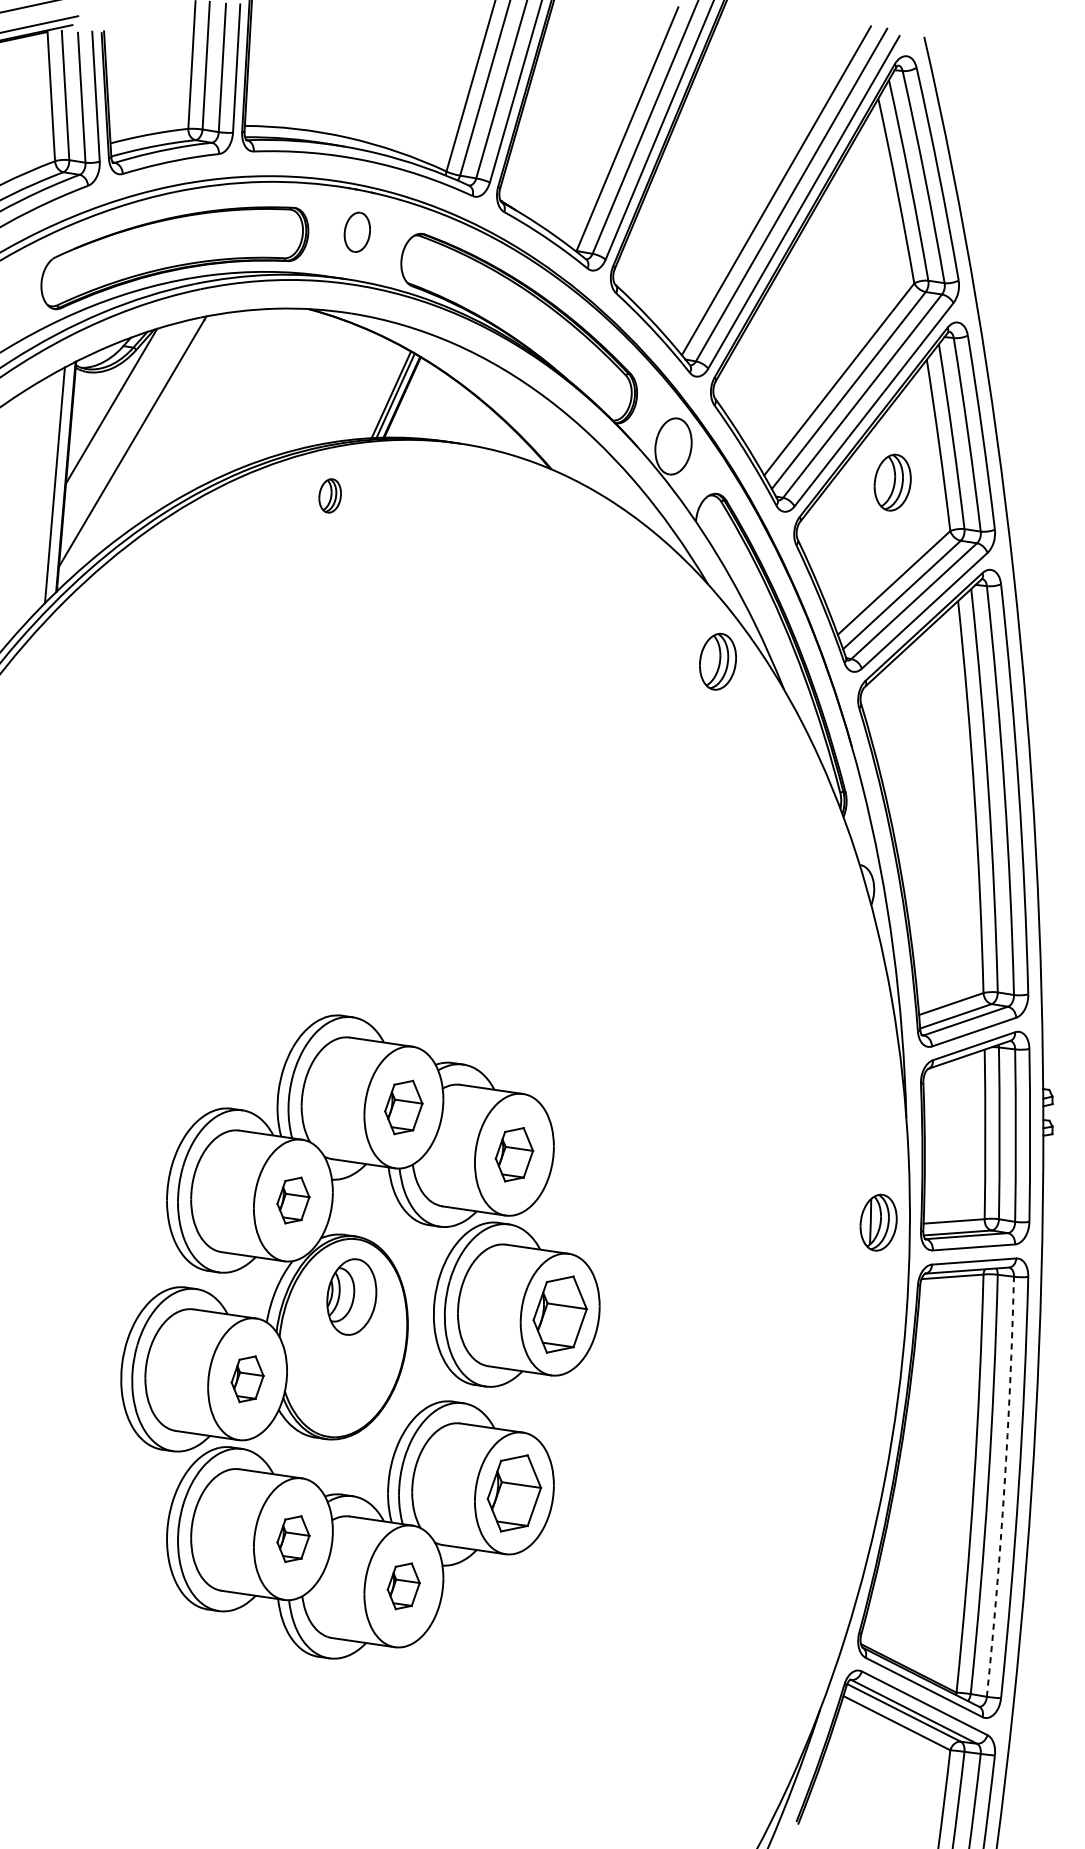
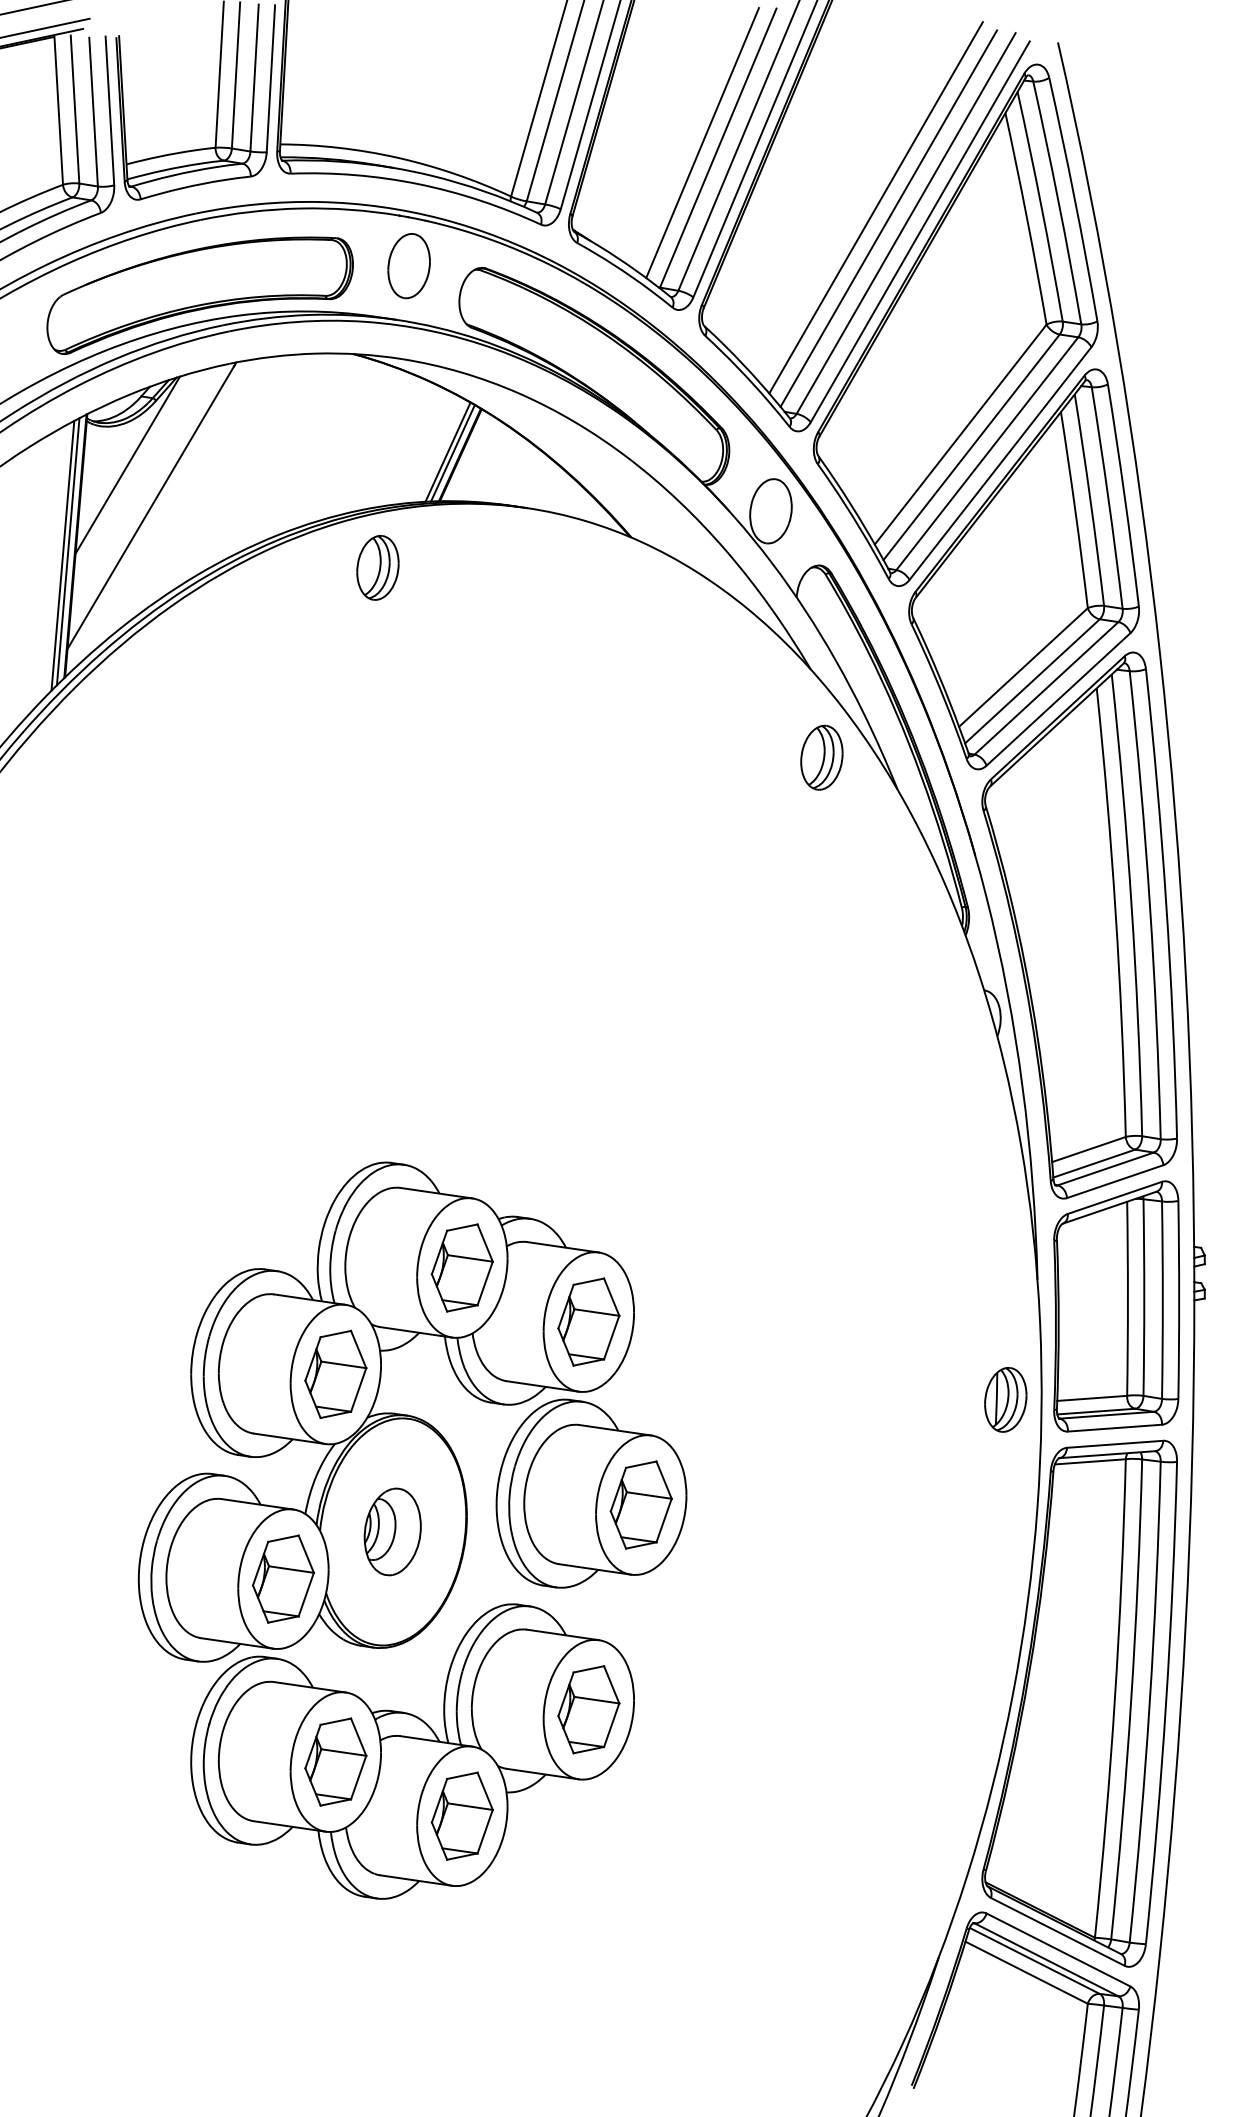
line: (613, 125) -> (702, 143), added
line: (764, 181) -> (875, 207), added
part: (356, 232) -> (408, 266), size x1.43
line: (58, 481) -> (67, 551), added
part: (892, 482) -> (1021, 552), removed
part: (329, 495) -> (377, 567), size x1.67
part: (403, 1107) -> (461, 1267), size x1.43
part: (514, 1154) -> (588, 1321), size x1.43
part: (293, 1200) -> (335, 1374), size x1.67
part: (351, 1296) -> (392, 1531), moved
part: (247, 1378) -> (283, 1578), size x1.67
arc: (1004, 1487) -> (1149, 1702), dashed -> solid
part: (293, 1538) -> (335, 1761), size x1.67
part: (403, 1585) -> (461, 1815), size x1.67

